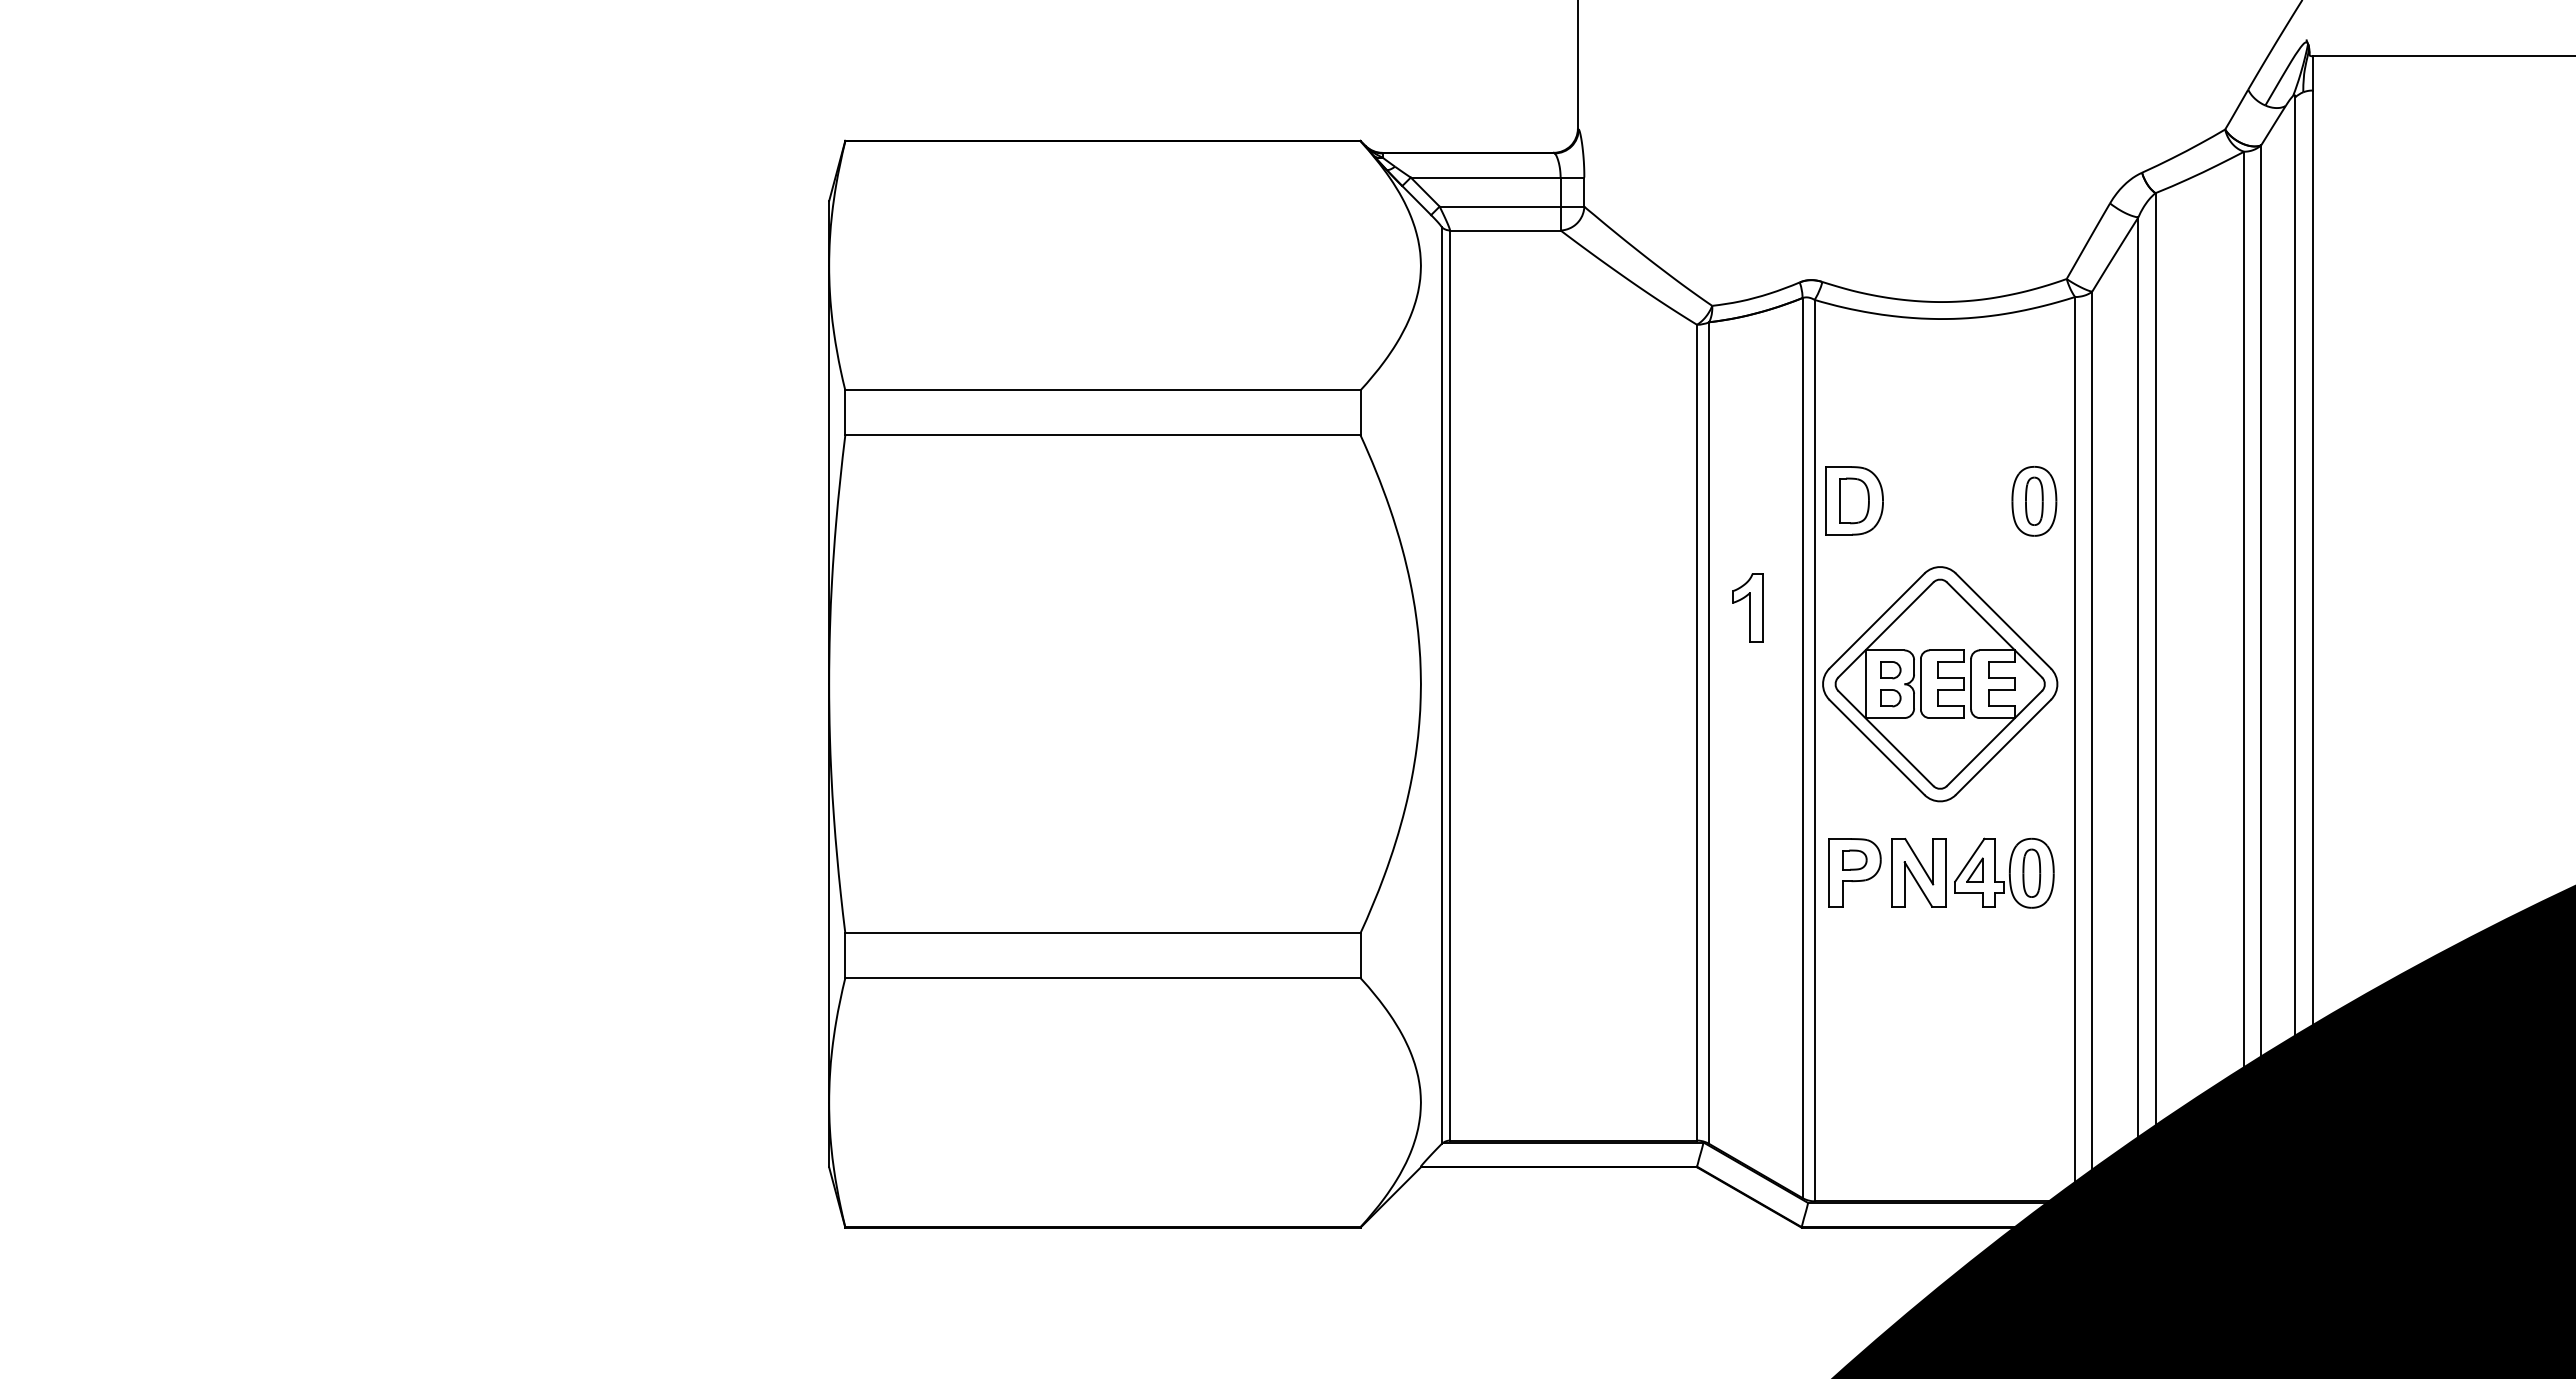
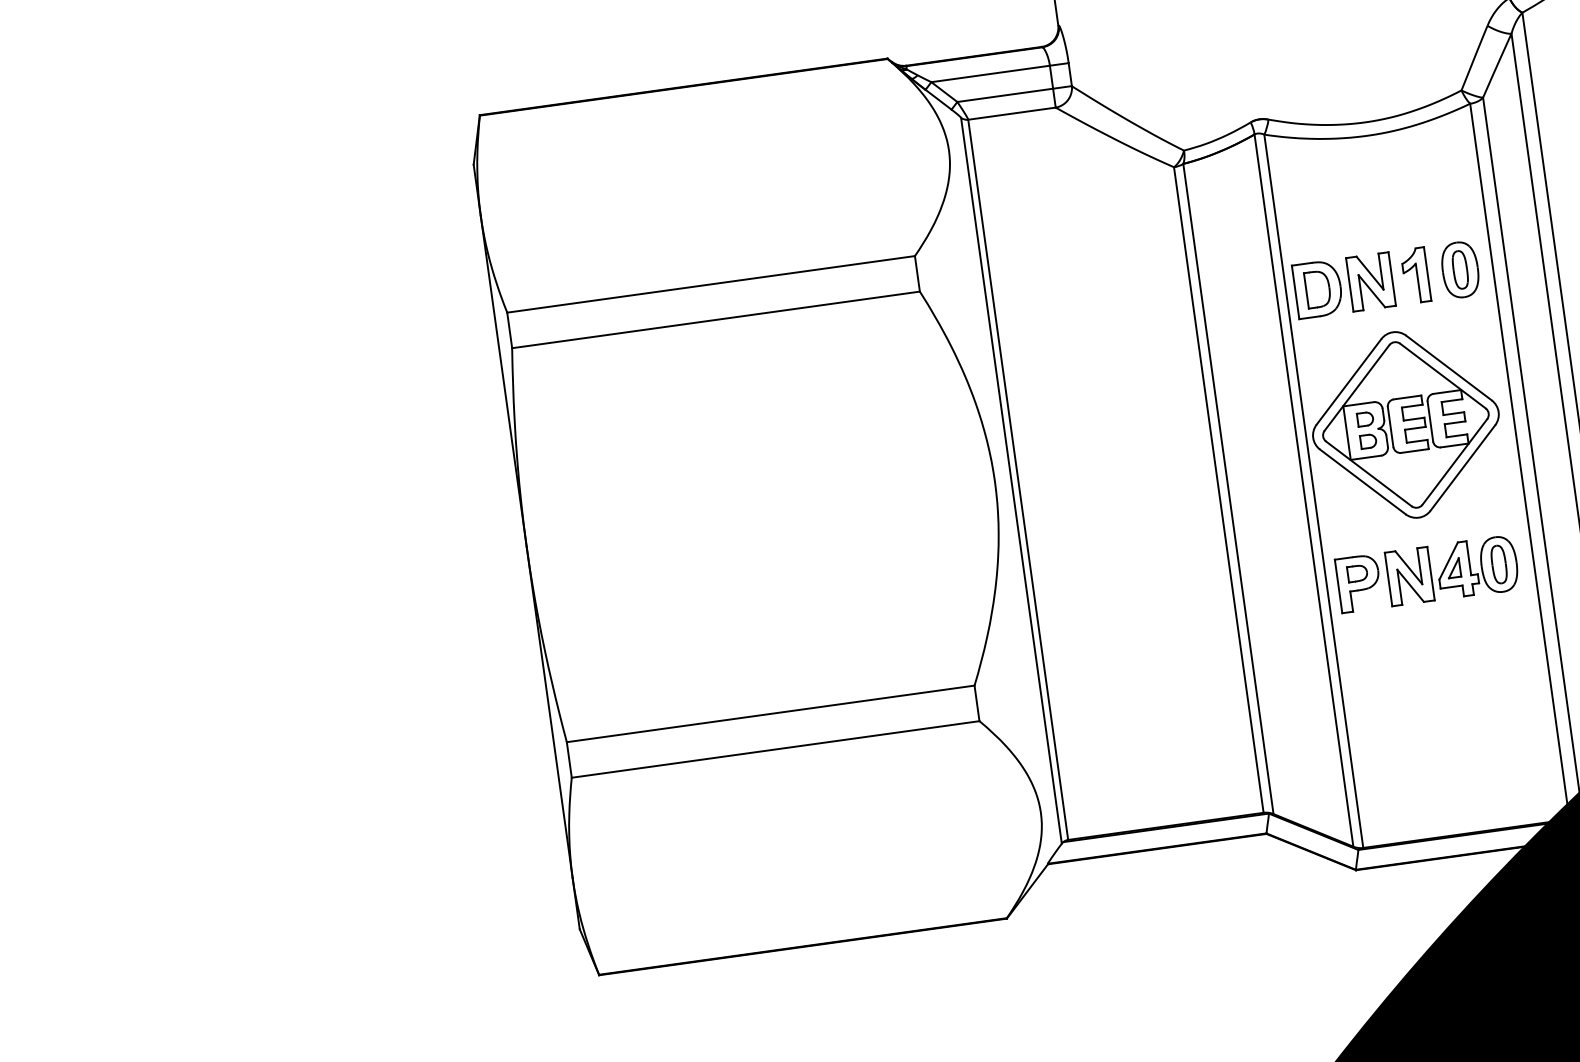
part: (1921, 500) -> (1370, 281), added
part: (1747, 607) -> (1415, 275), moved

